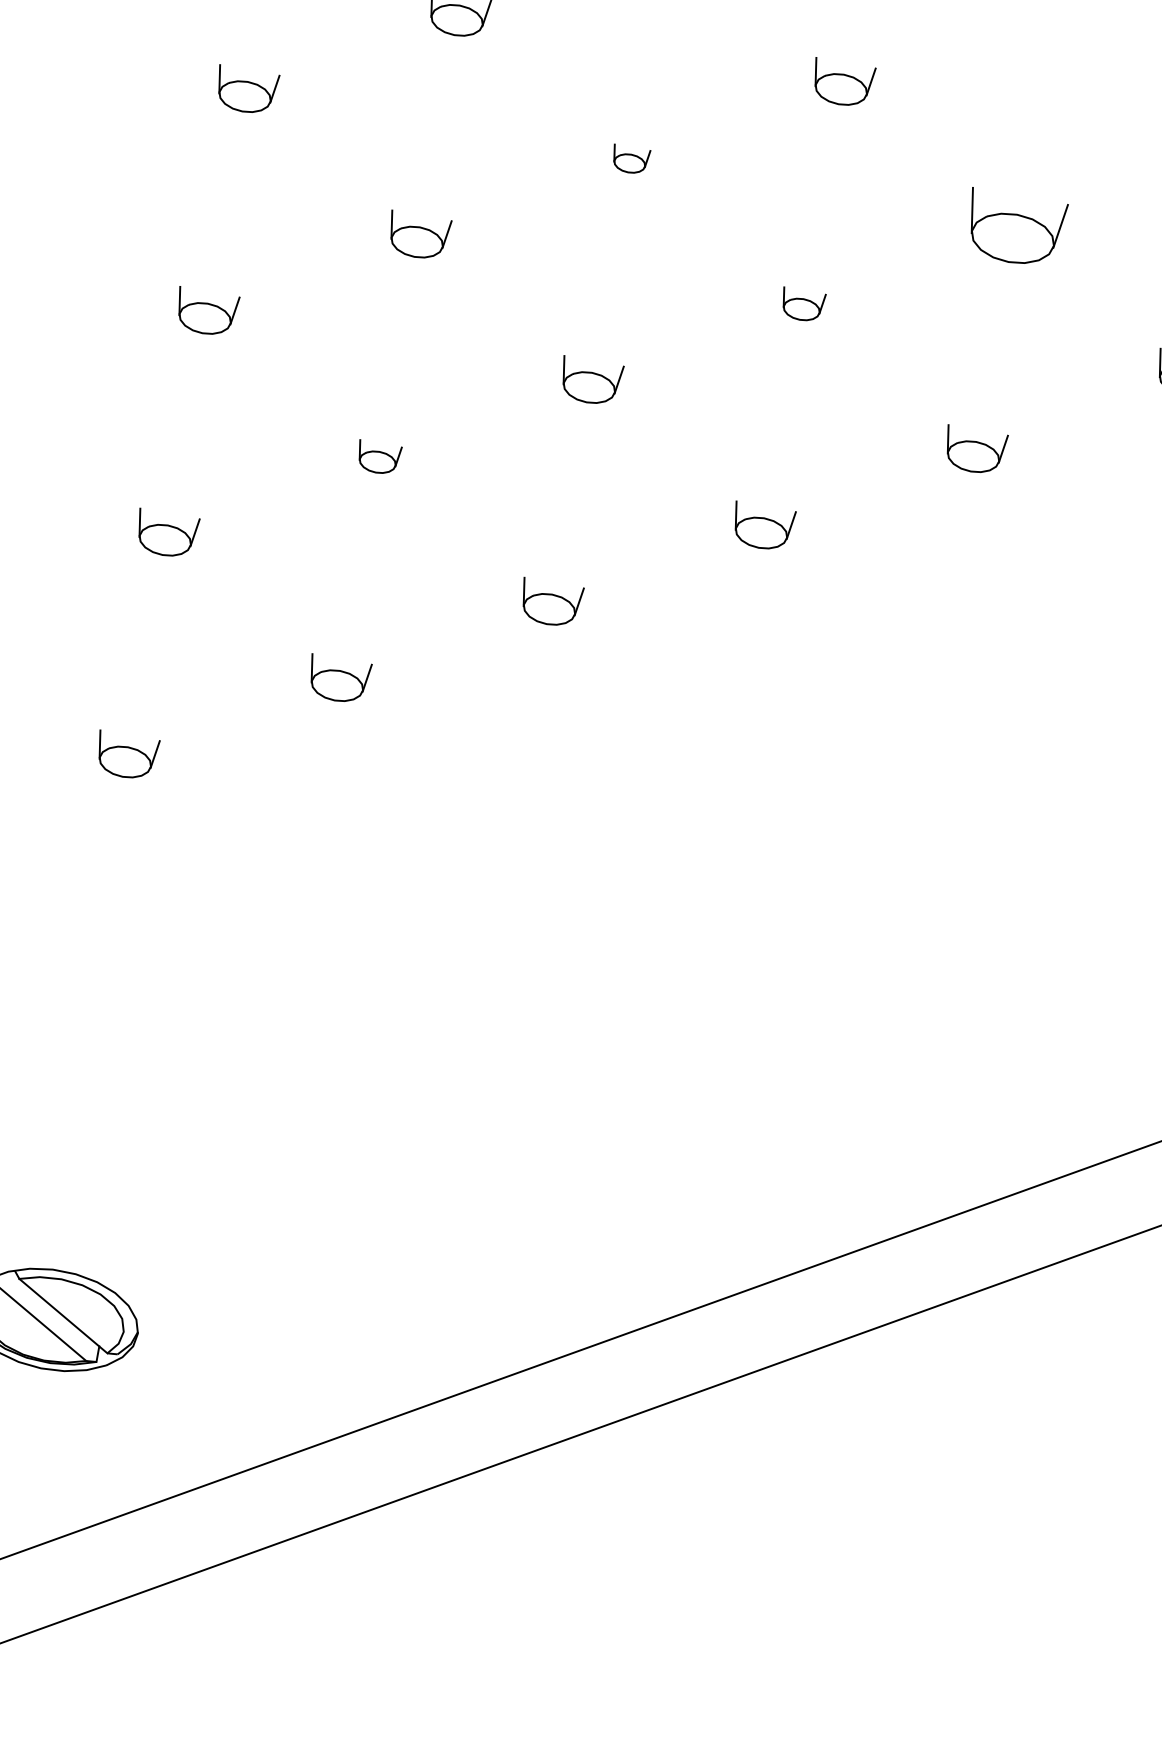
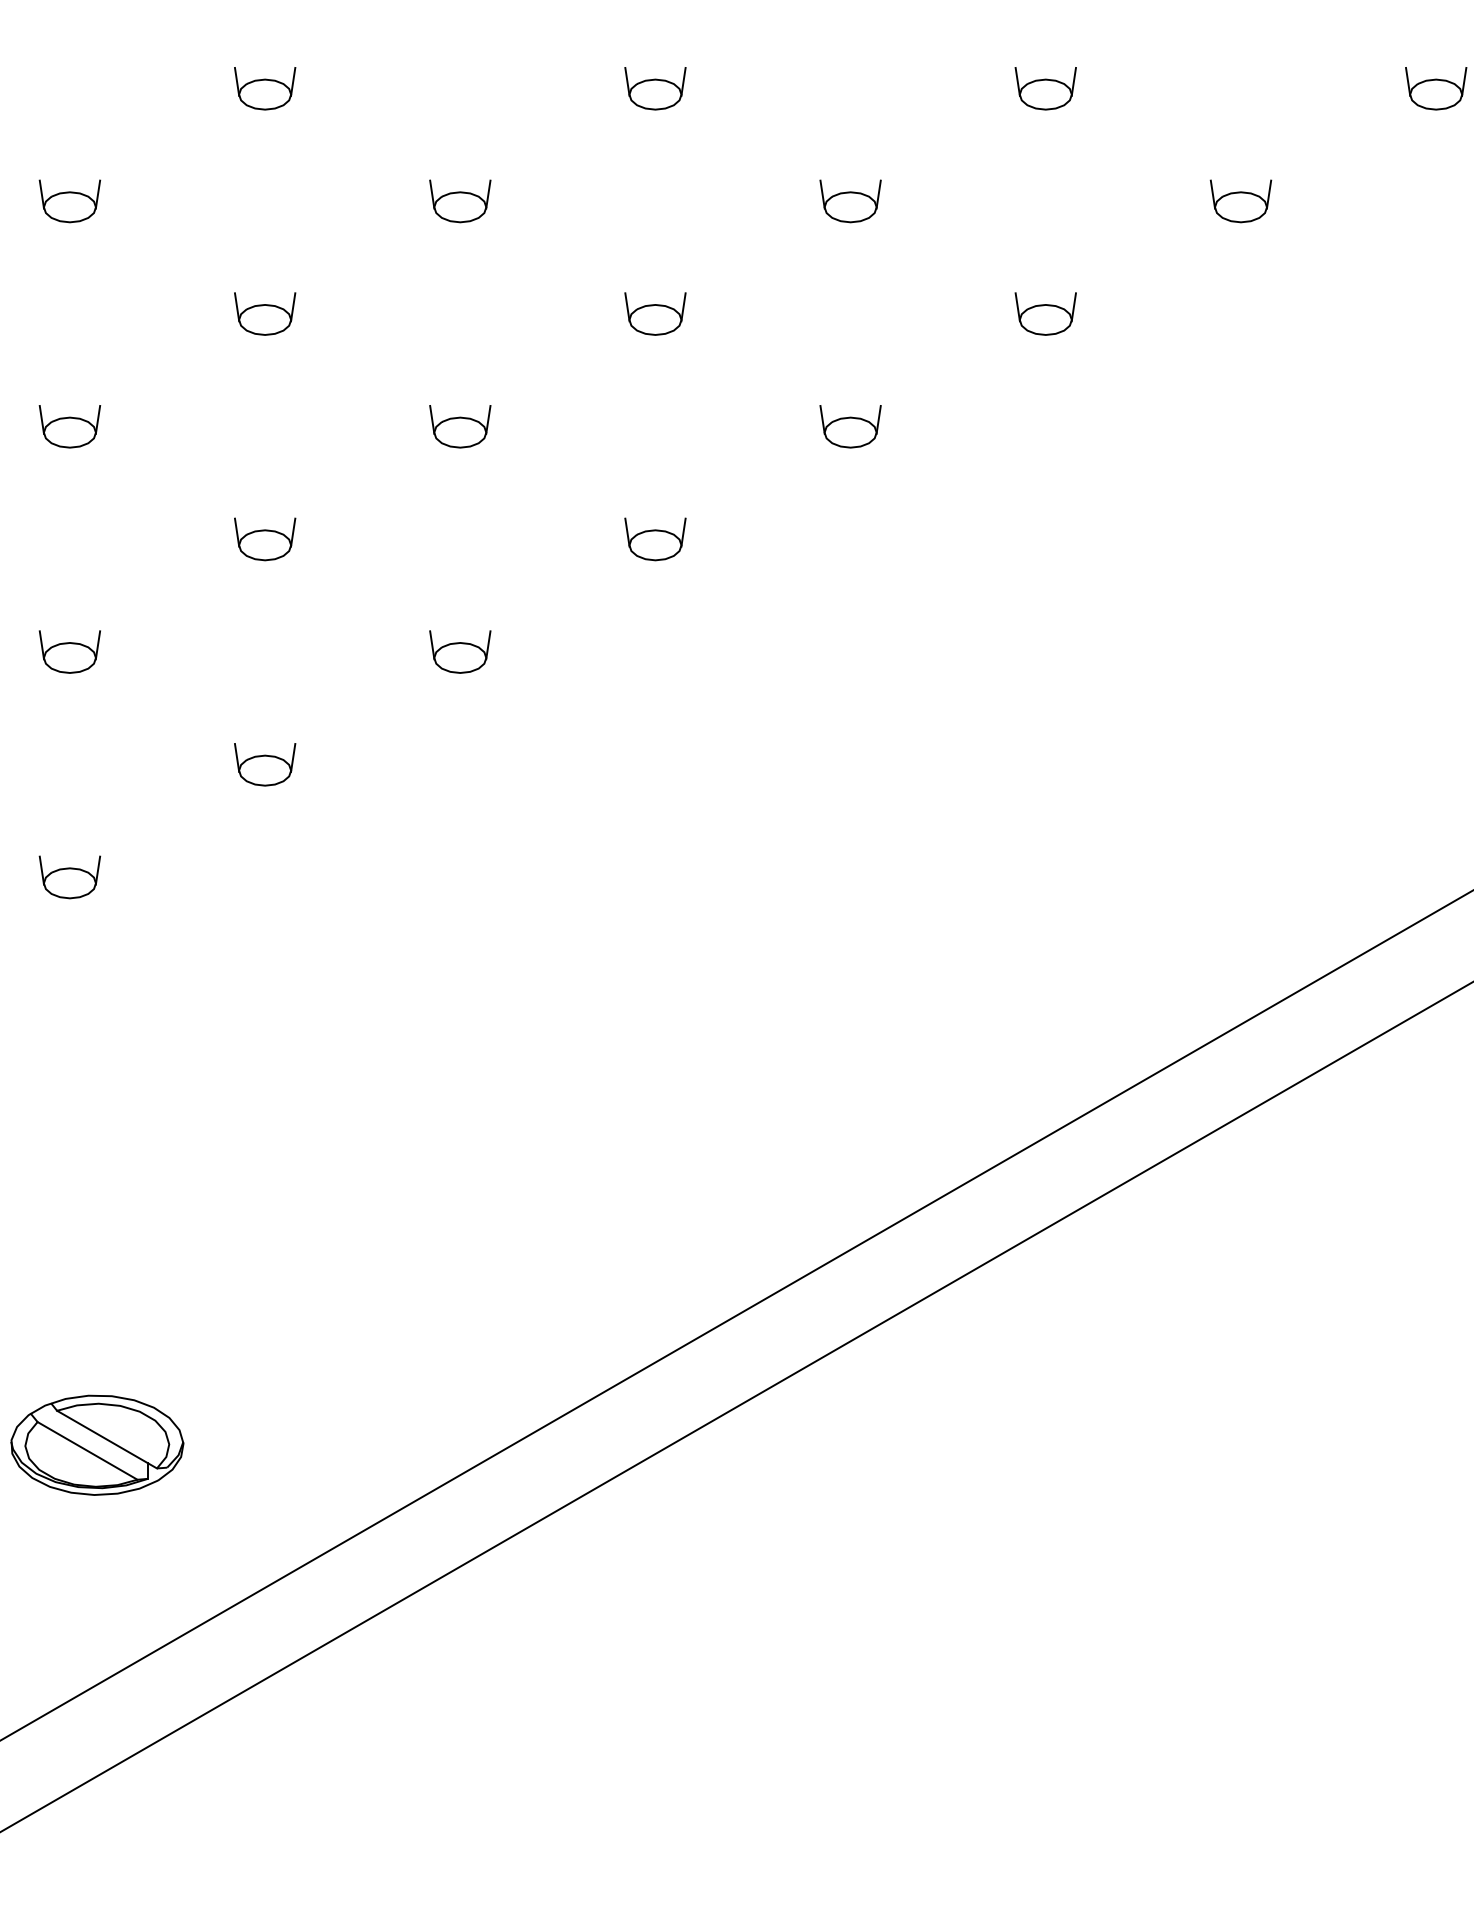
part: (630, 160) -> (460, 201), size x1.67
part: (1014, 229) -> (850, 201), size x0.62
part: (802, 304) -> (655, 313), size x1.43
part: (378, 458) -> (265, 539), size x1.43

